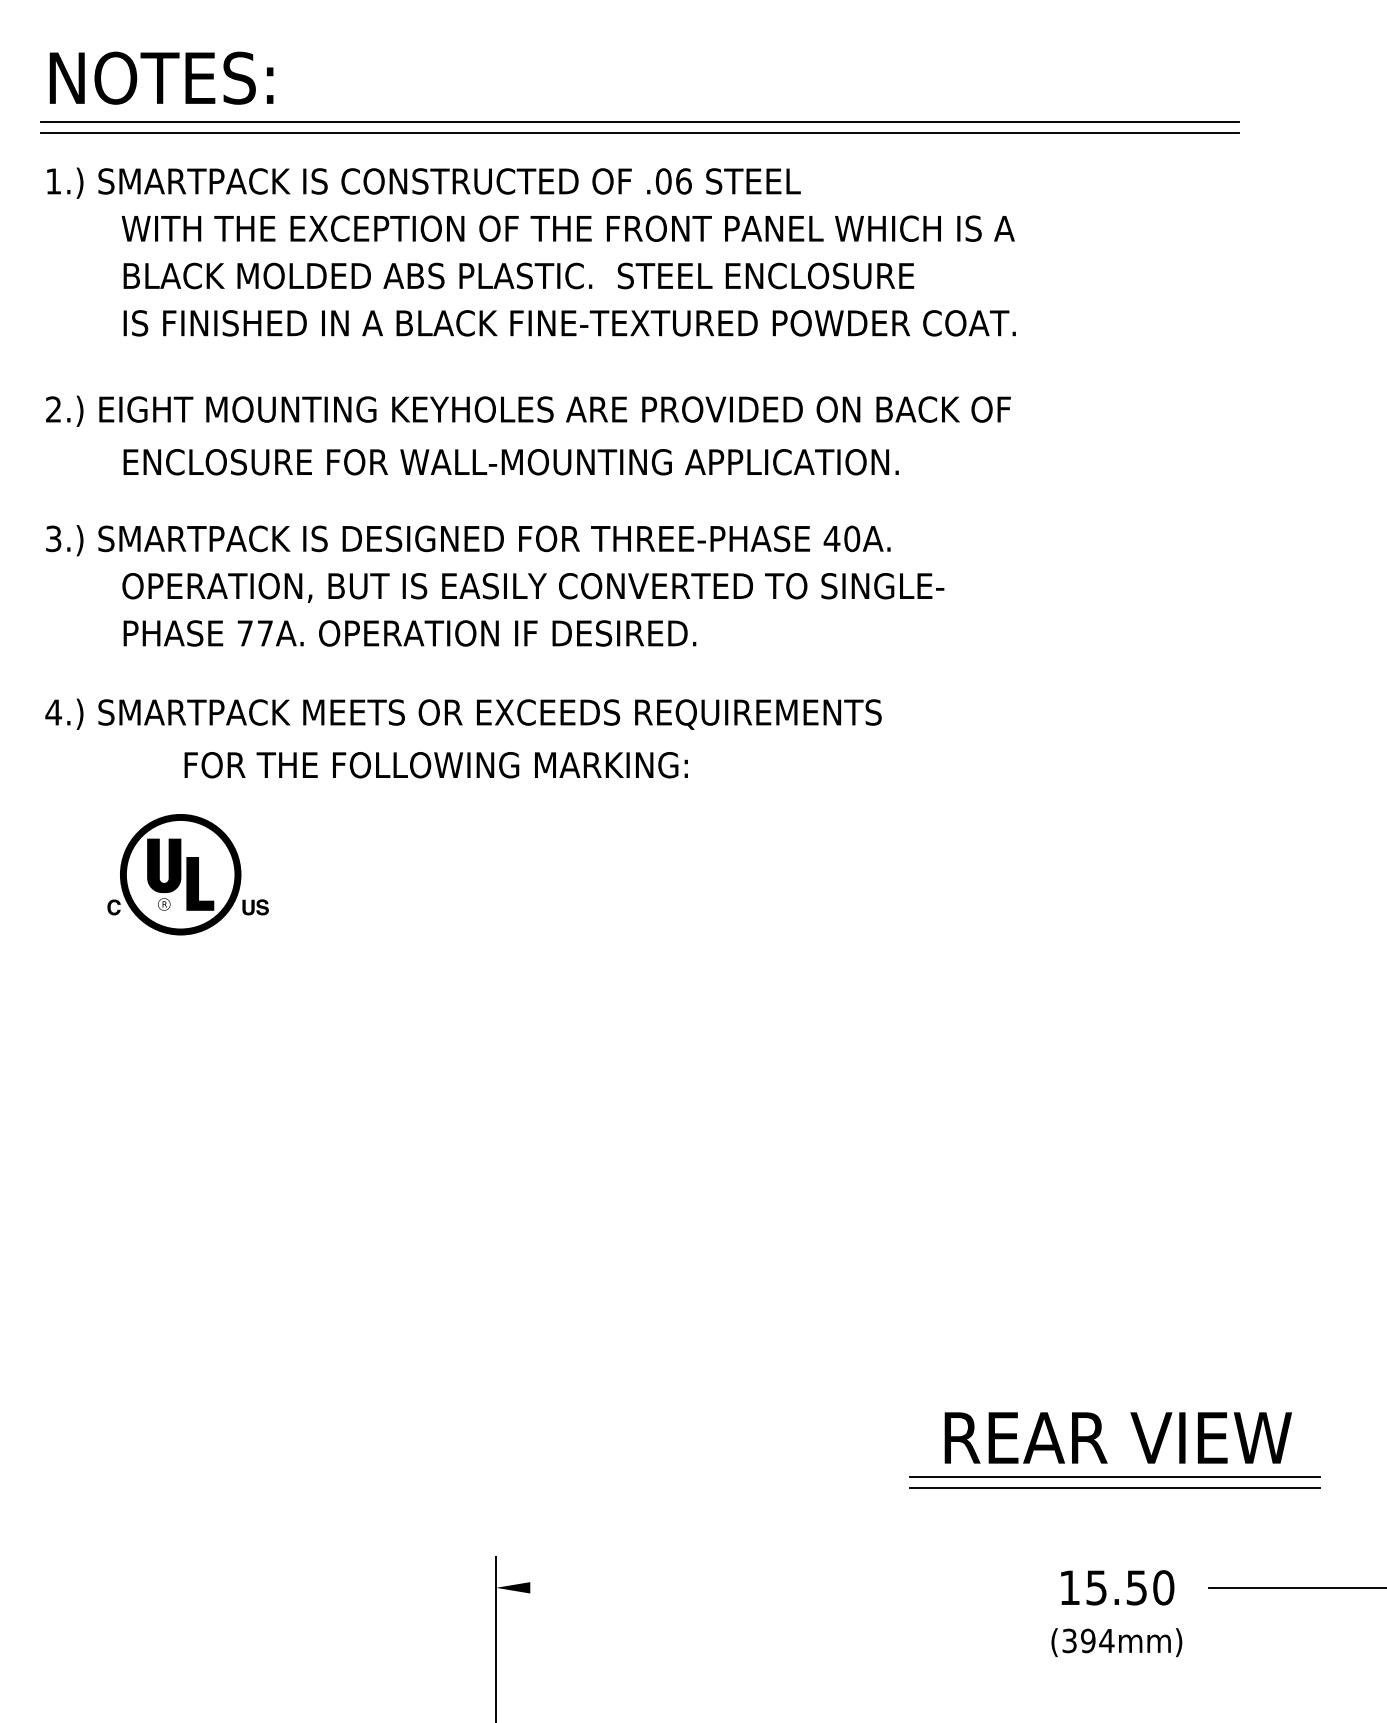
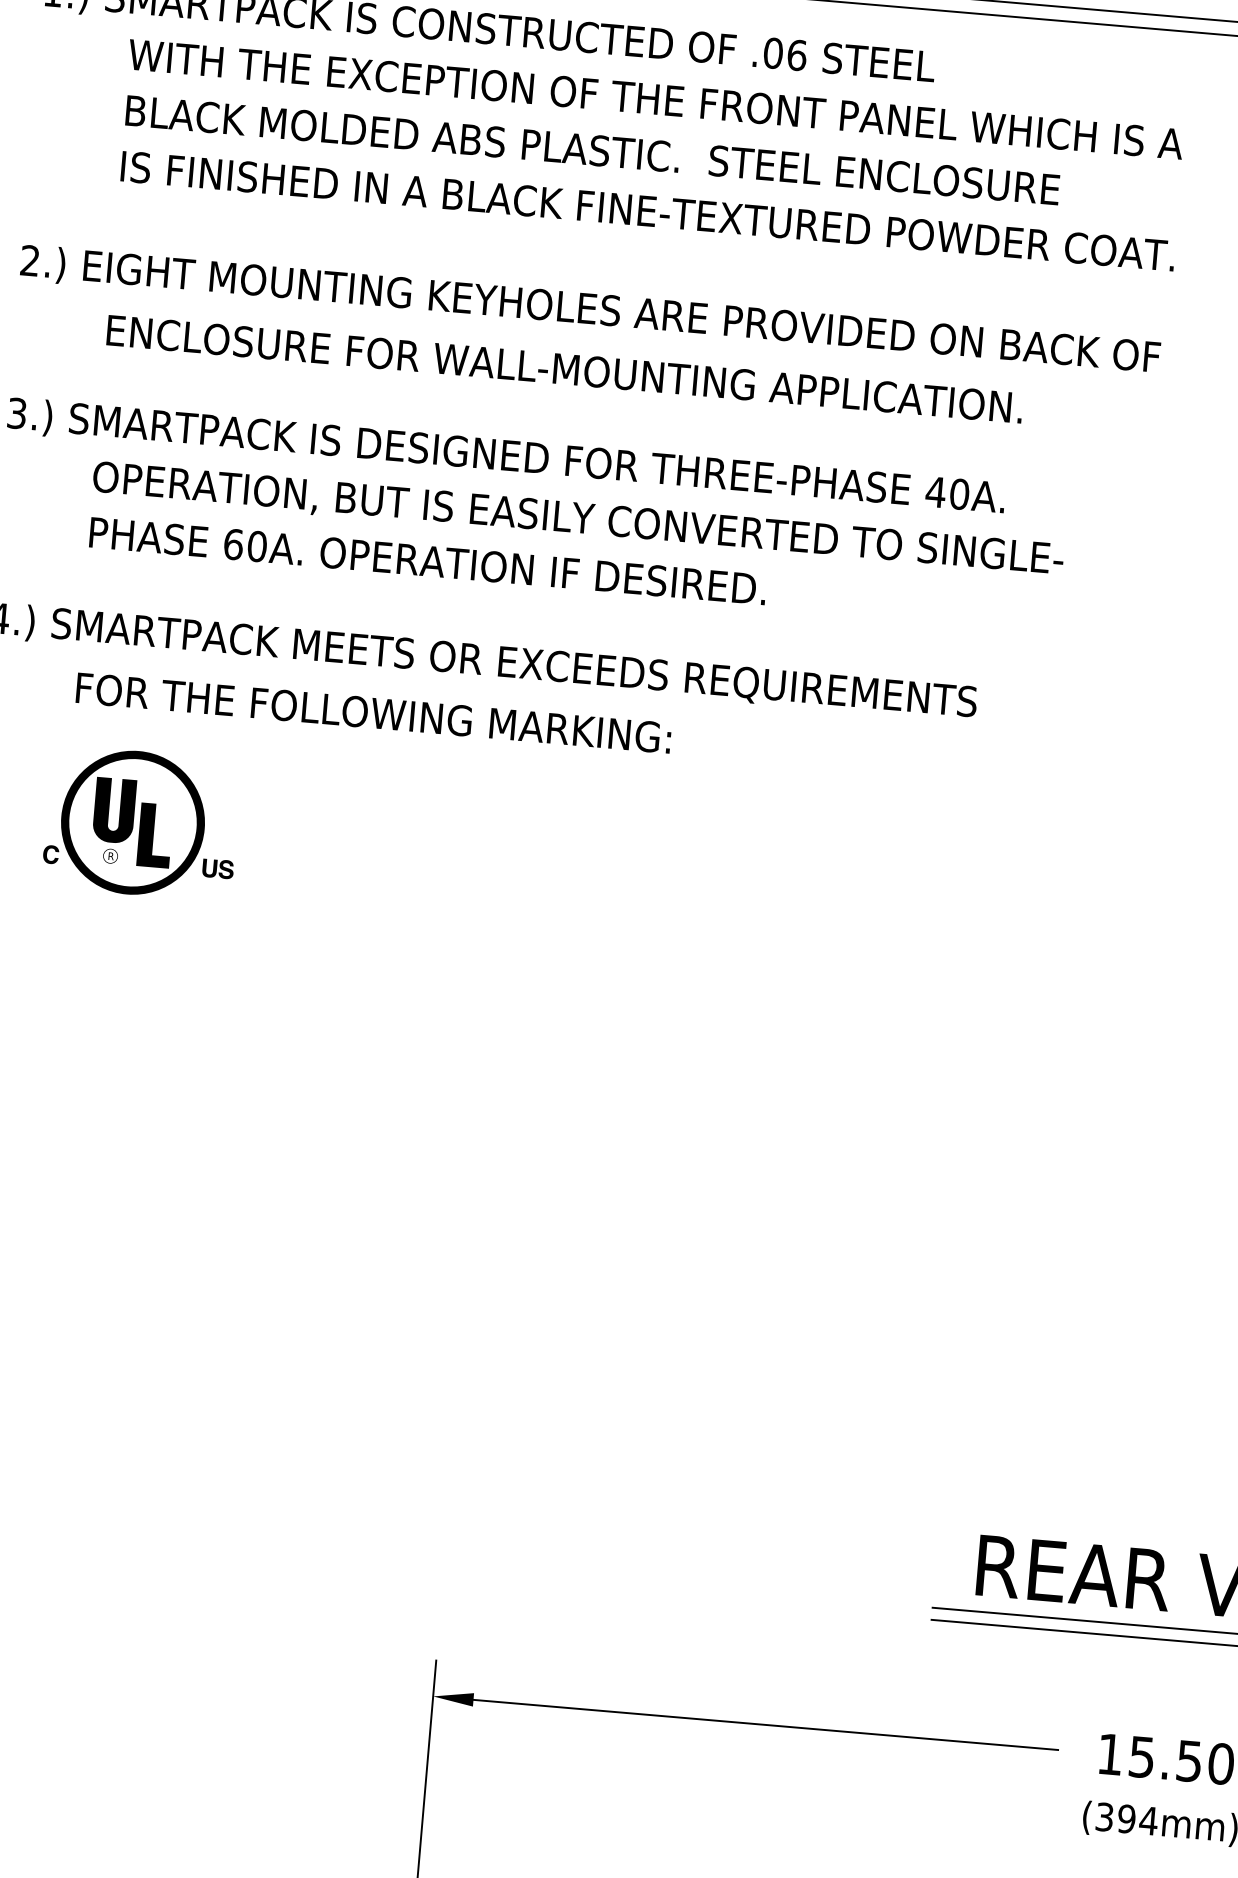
text: (255, 633) -> (245, 545), 77A. -> 60A.
text: (435, 765) -> (372, 713), moved
line: (777, 1587) -> (765, 1724), added

